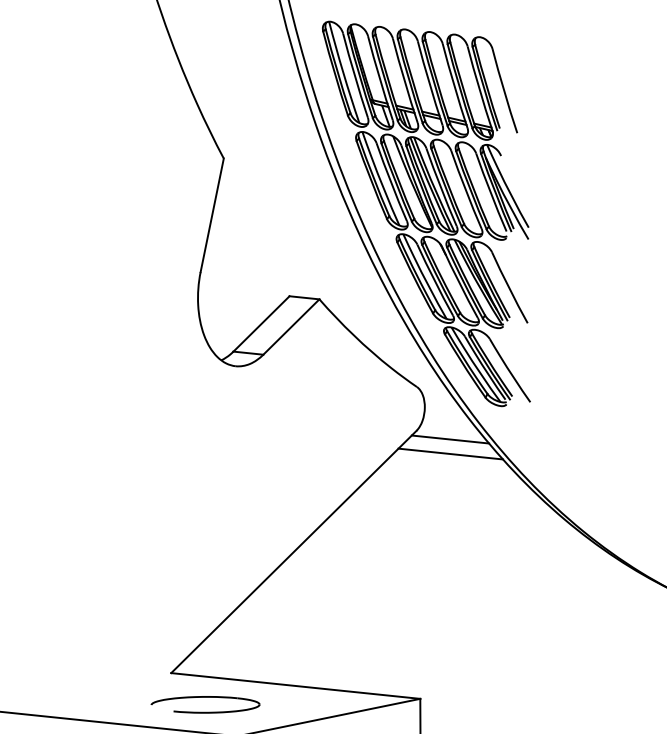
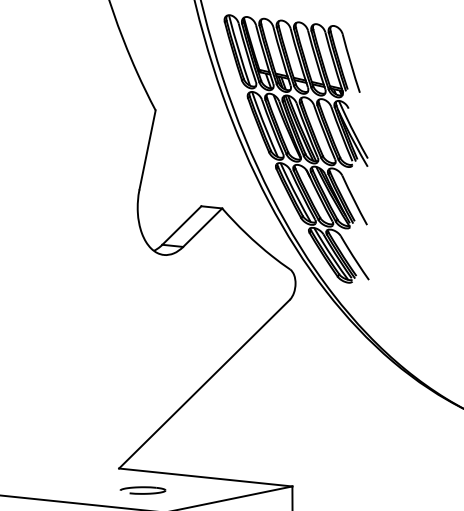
line: (450, 438) -> (313, 305), removed
line: (450, 453) -> (313, 315), removed
part: (204, 704) -> (142, 490), size x0.6

